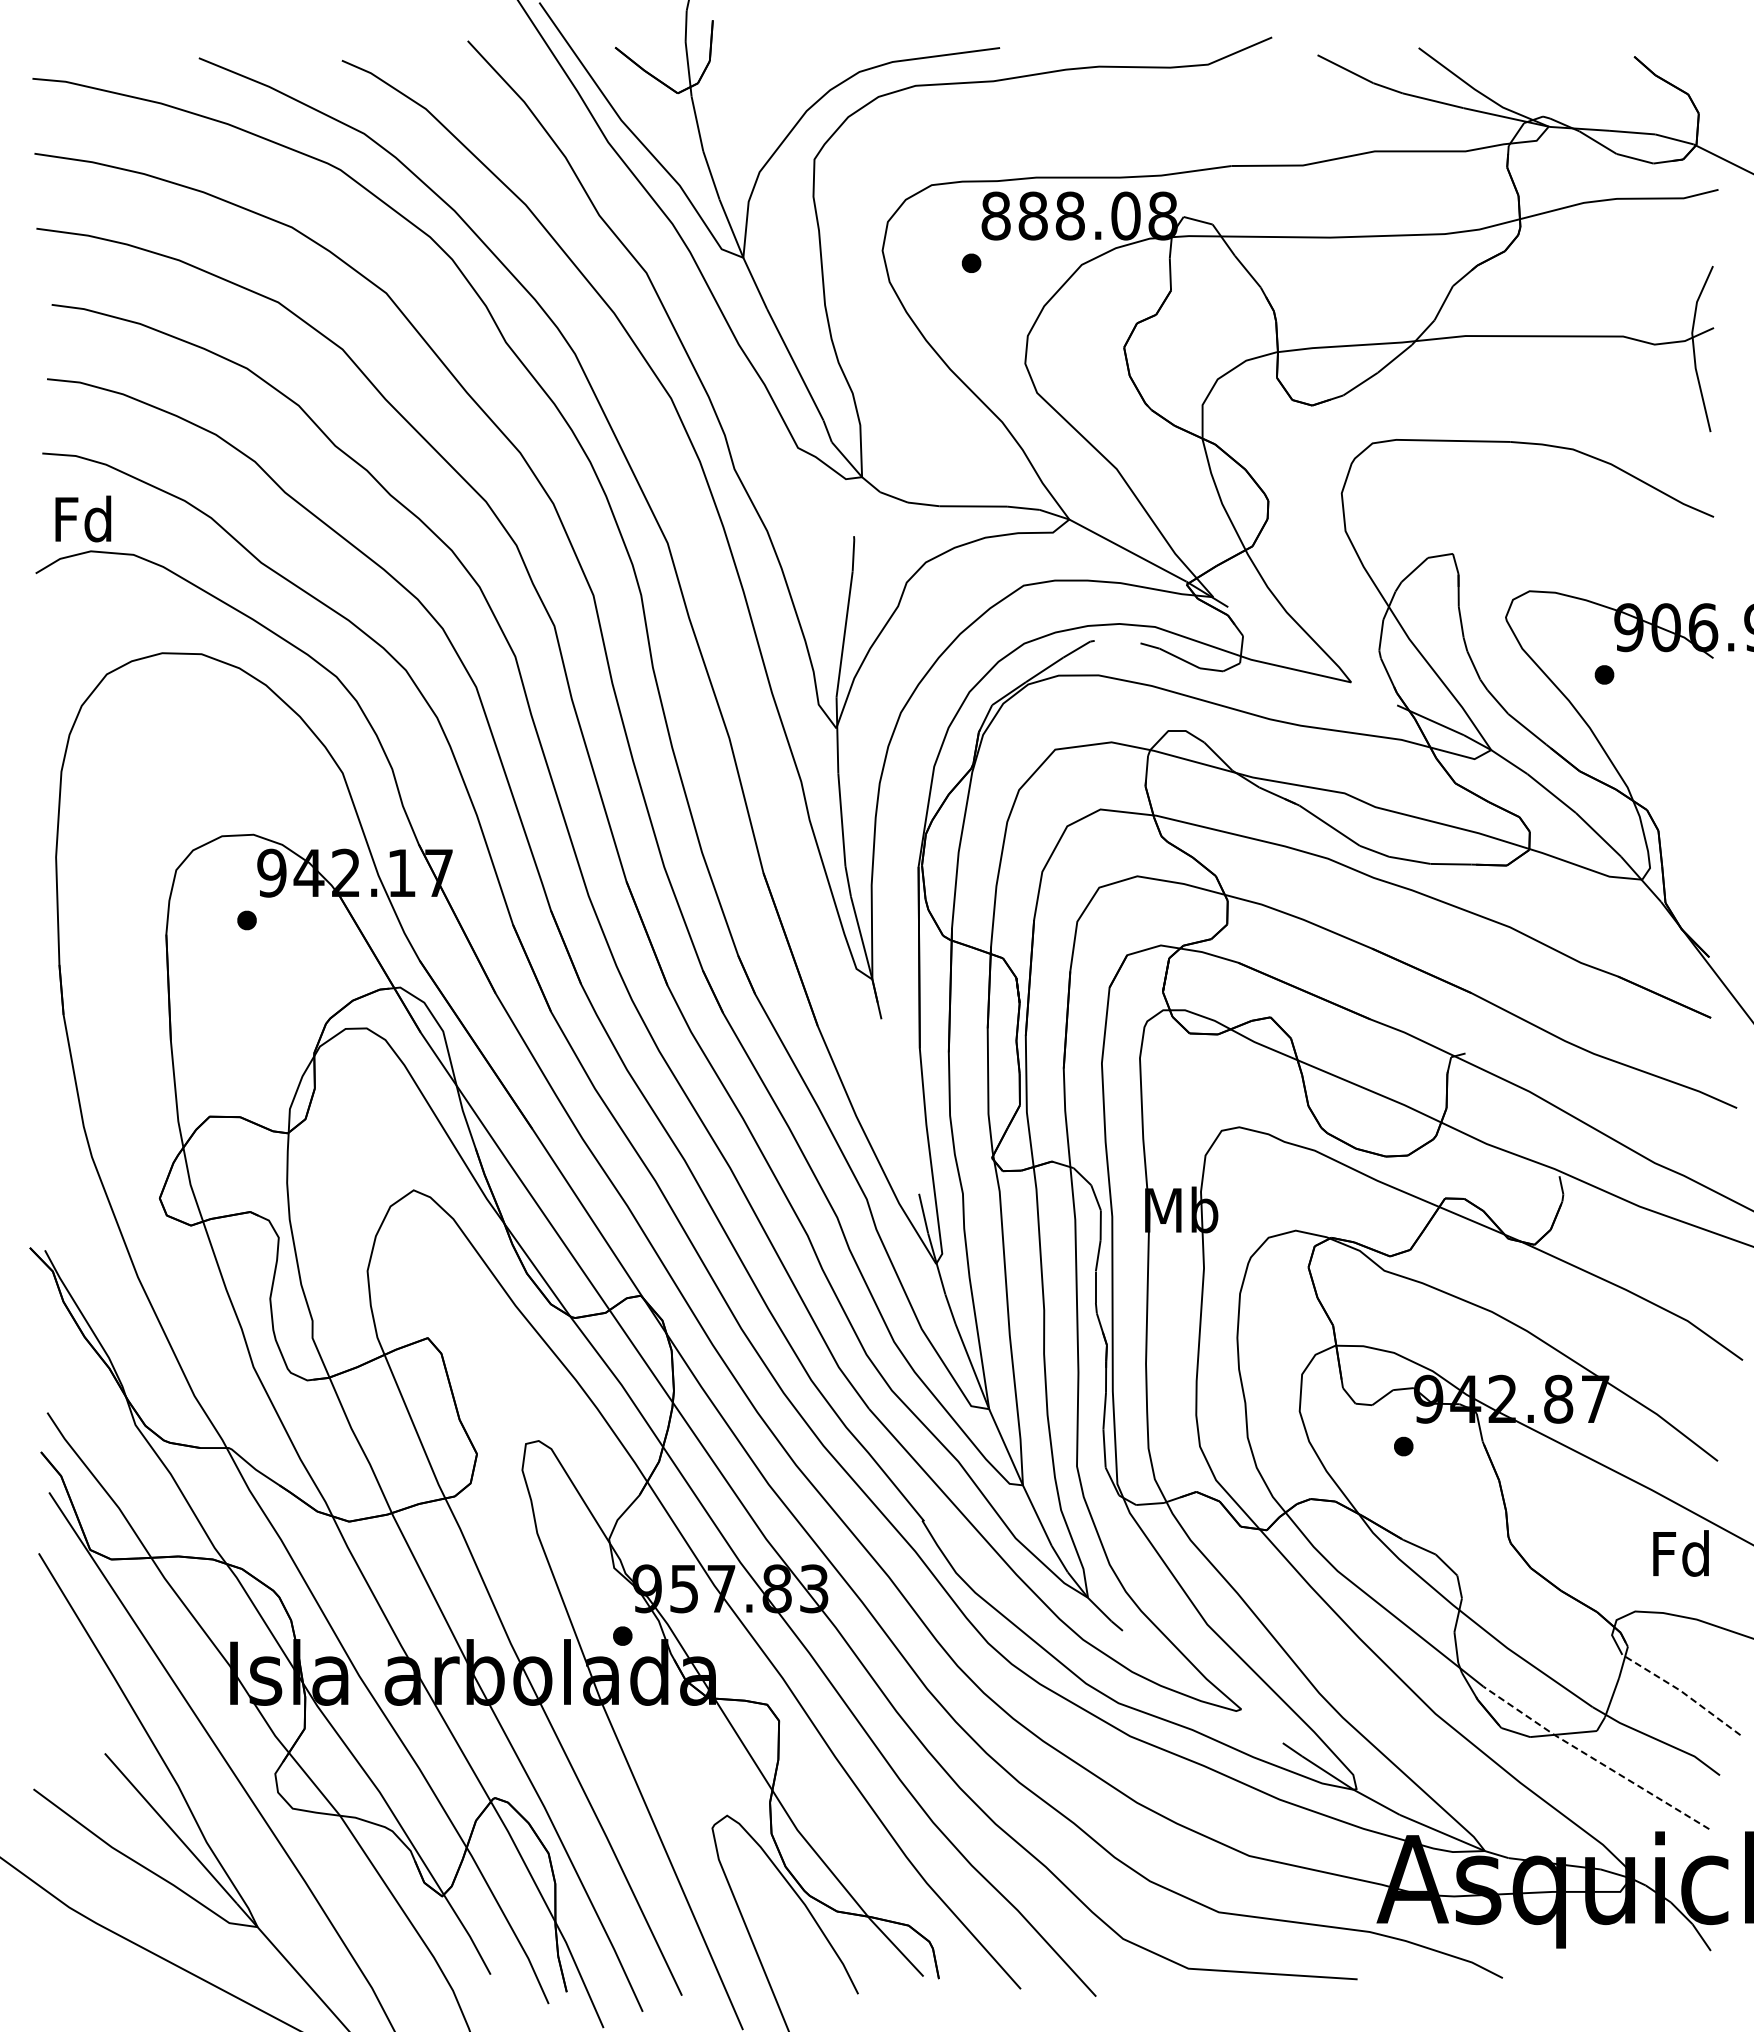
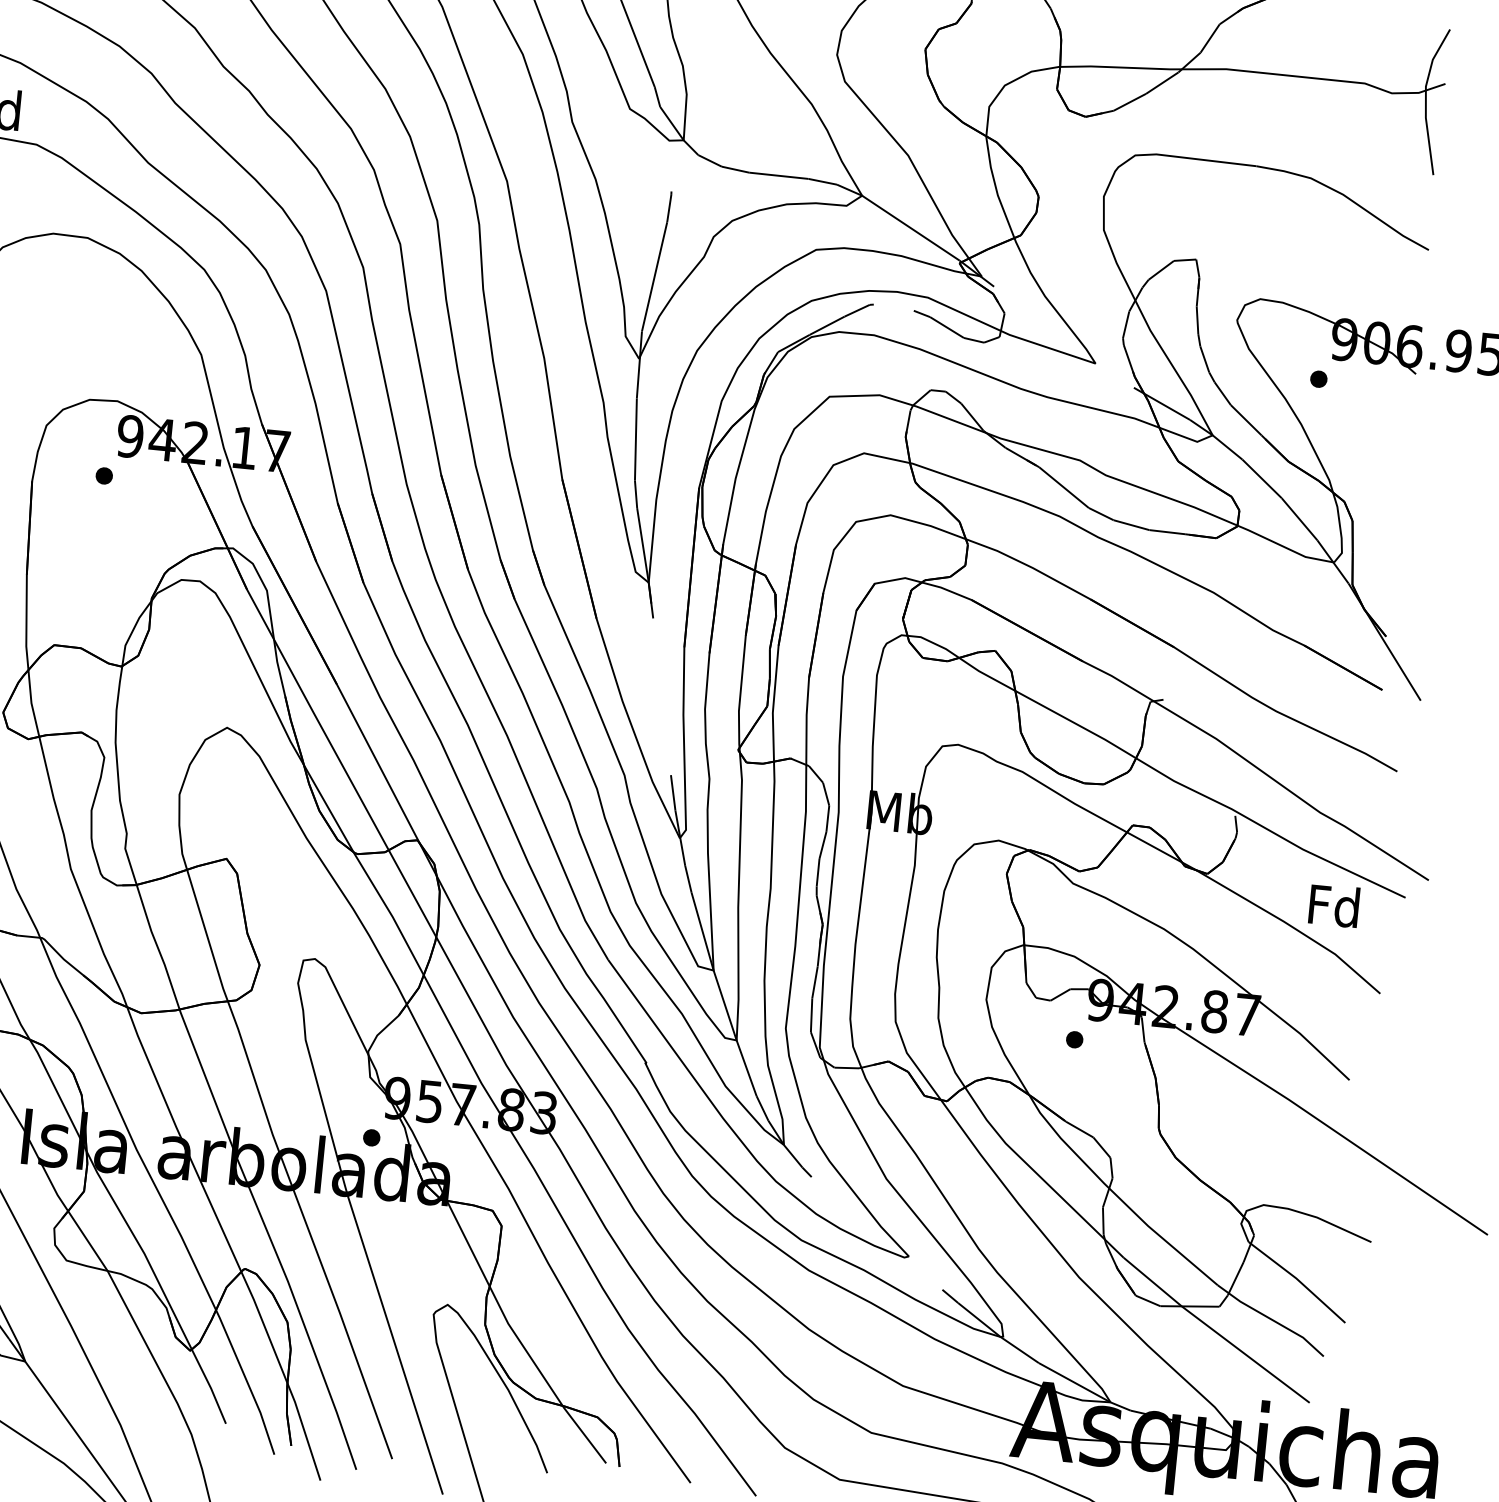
text: (1680, 1553) -> (1333, 905), moved
line: (1682, 1692) -> (1298, 1280), dashed -> solid
line: (1594, 1759) -> (1214, 1331), dashed -> solid

